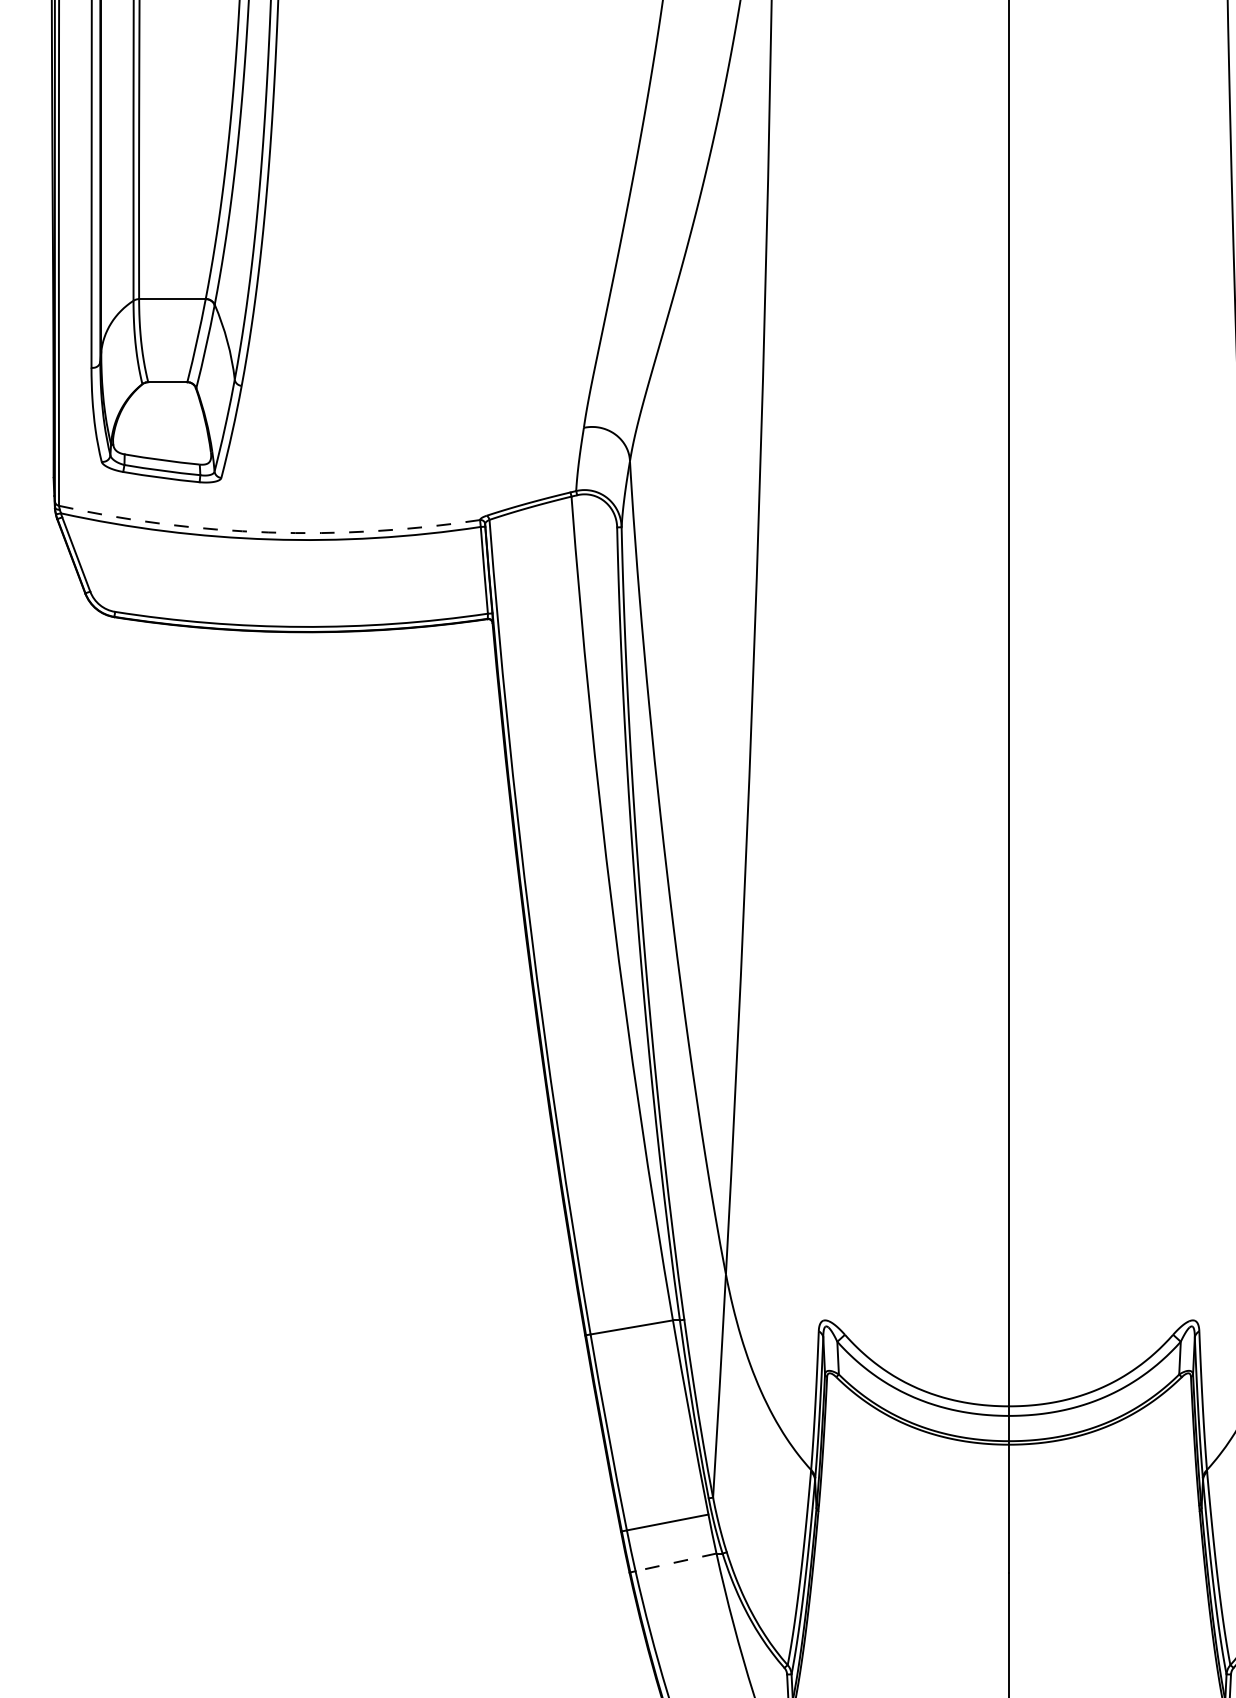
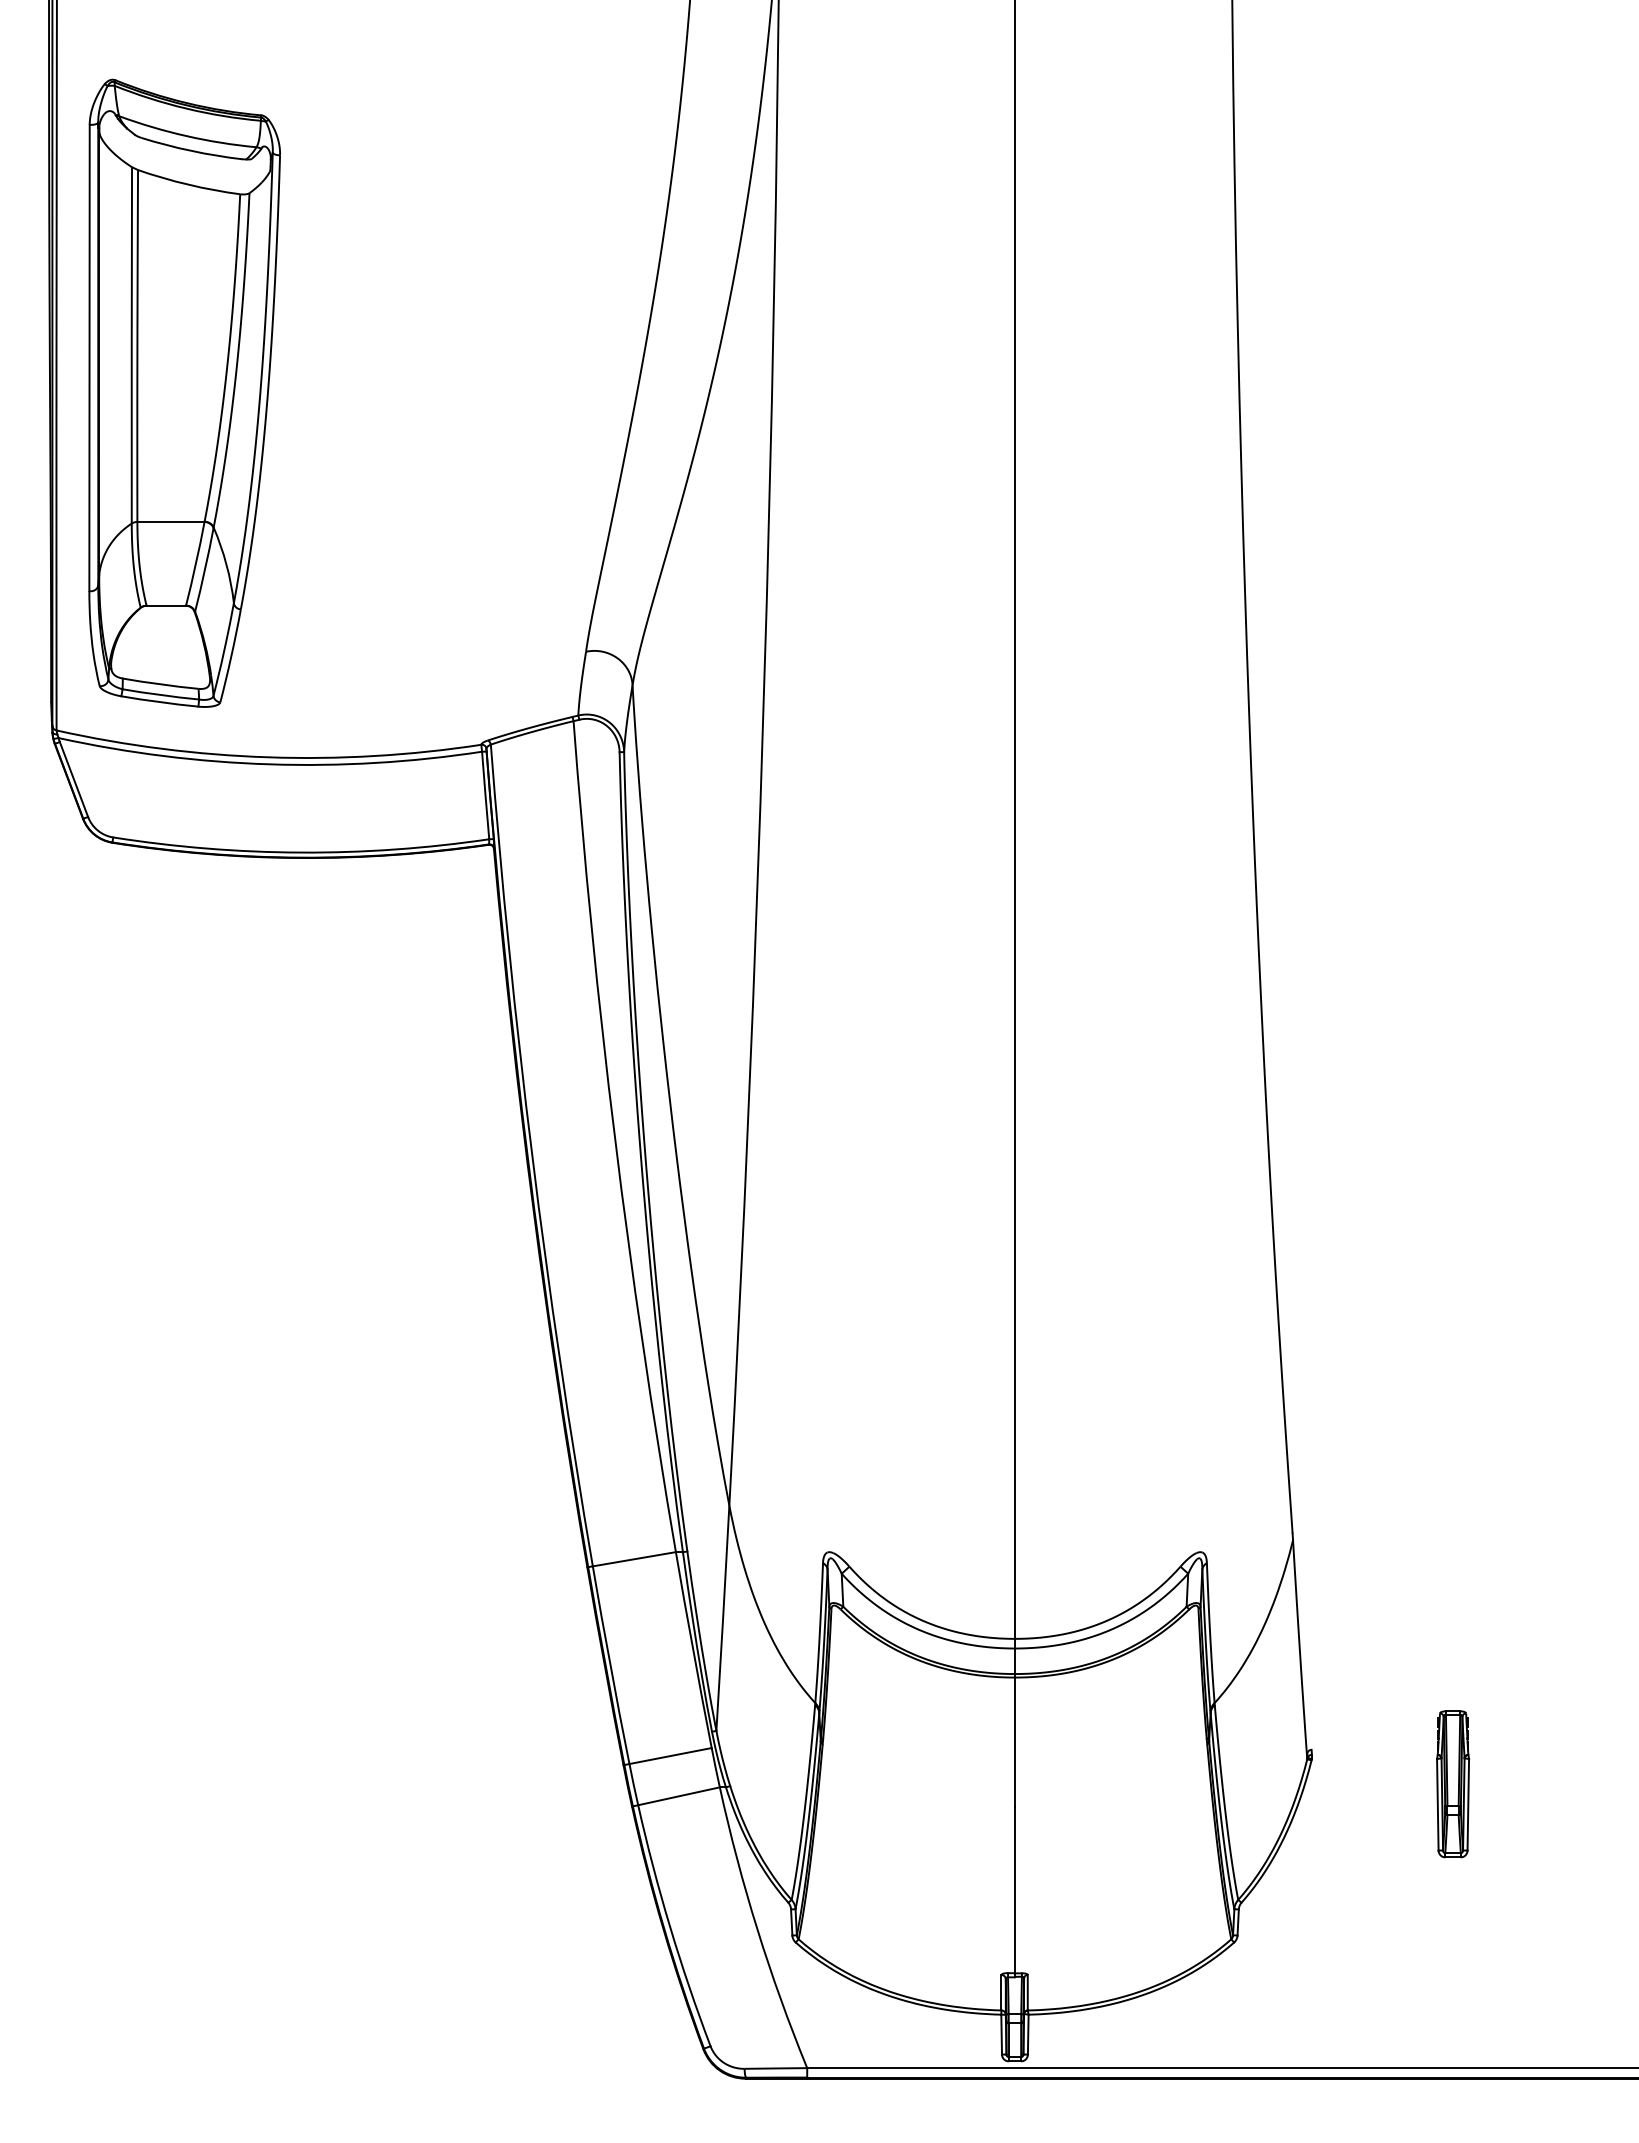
arc: (269, 532) -> (268, 757), dashed -> solid
line: (676, 1562) -> (679, 1796), dashed -> solid

